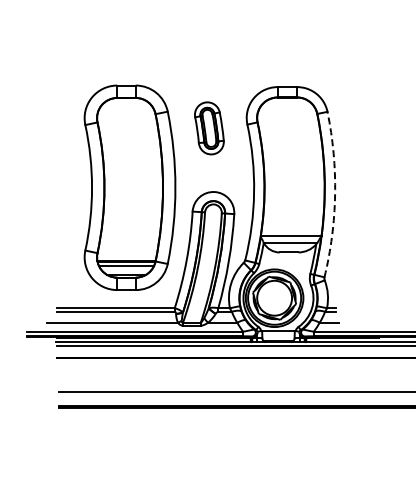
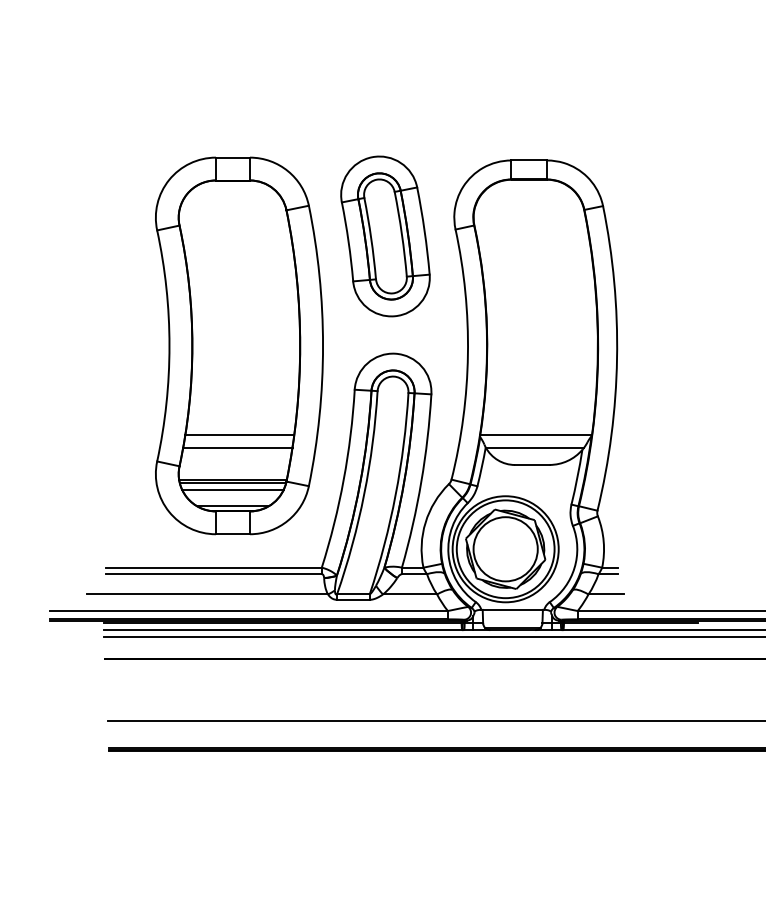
part: (209, 128) -> (385, 236), size x1.67
arc: (335, 194) -> (617, 358), dashed -> solid
line: (129, 236) -> (238, 435), added
line: (128, 243) -> (236, 448), added

